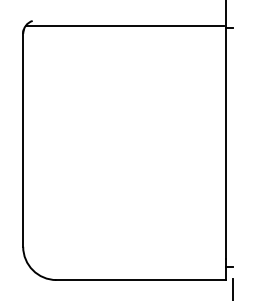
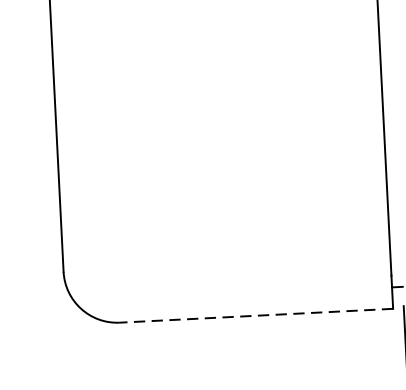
line: (141, 280) -> (256, 316), solid -> dashed

